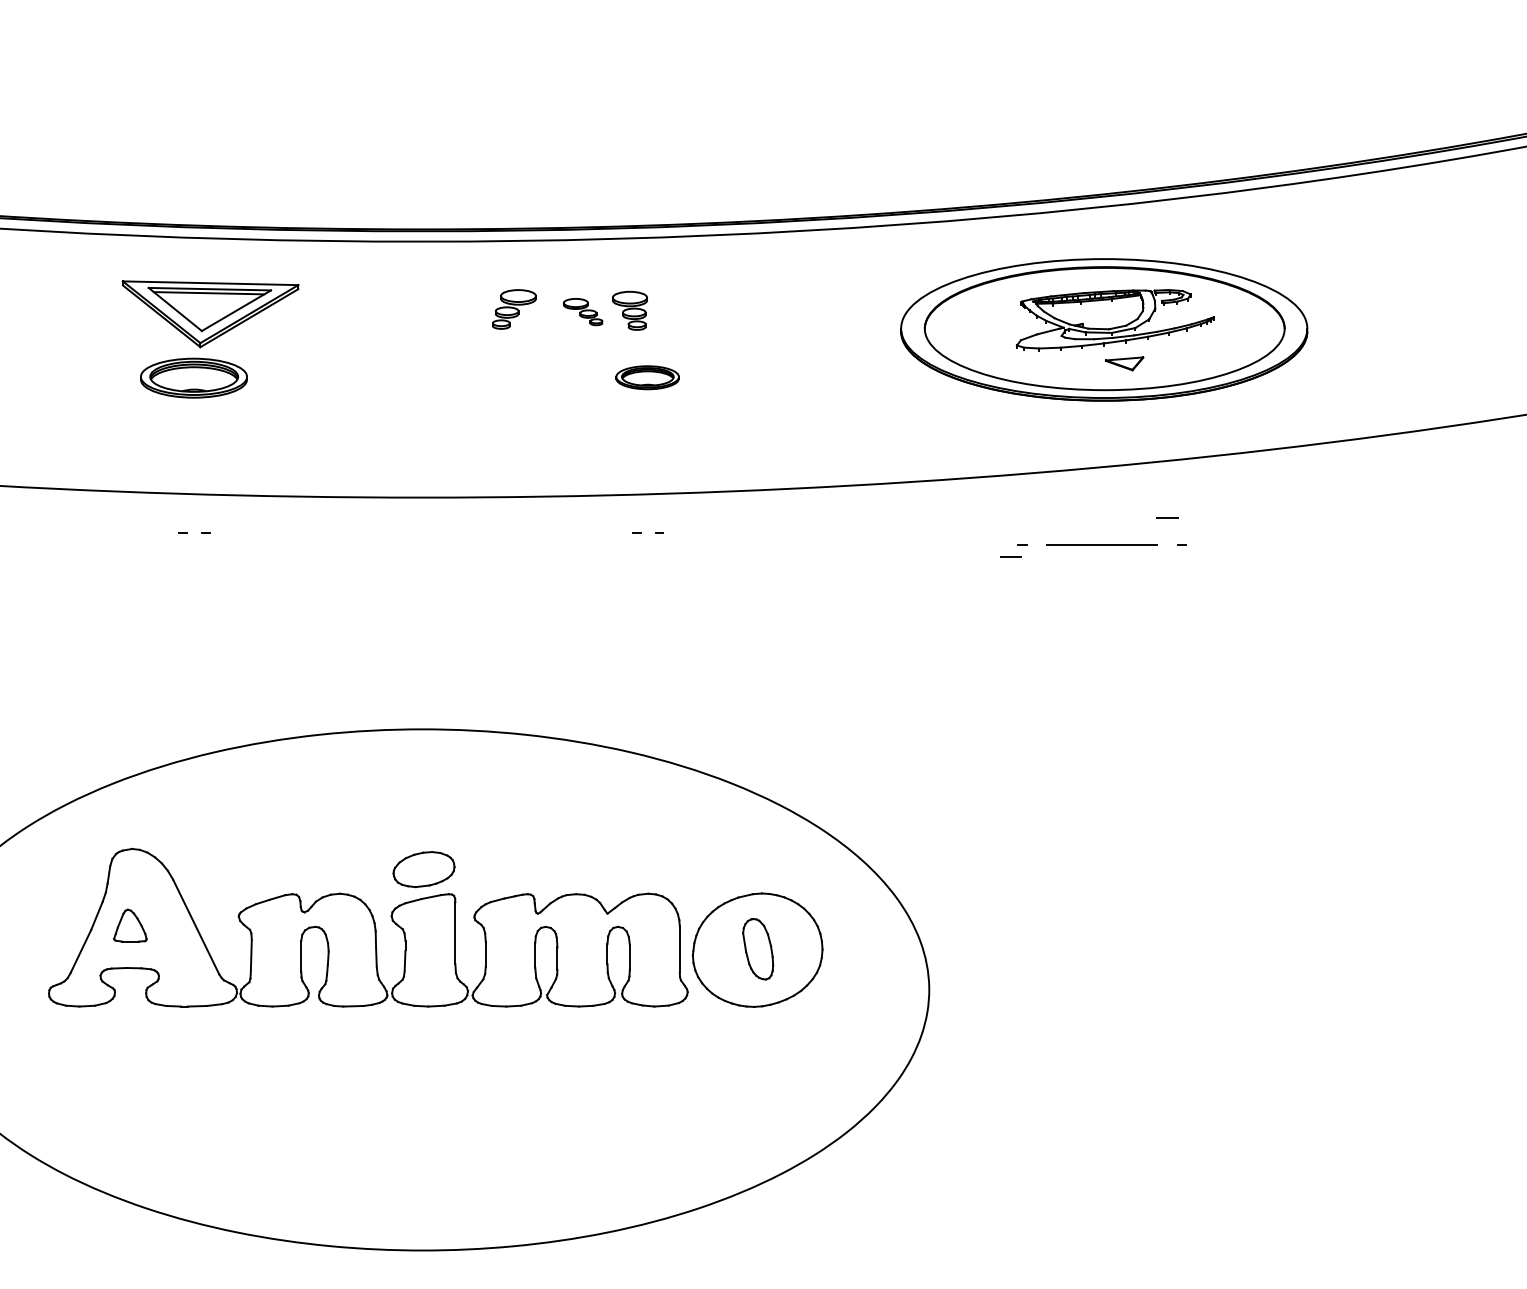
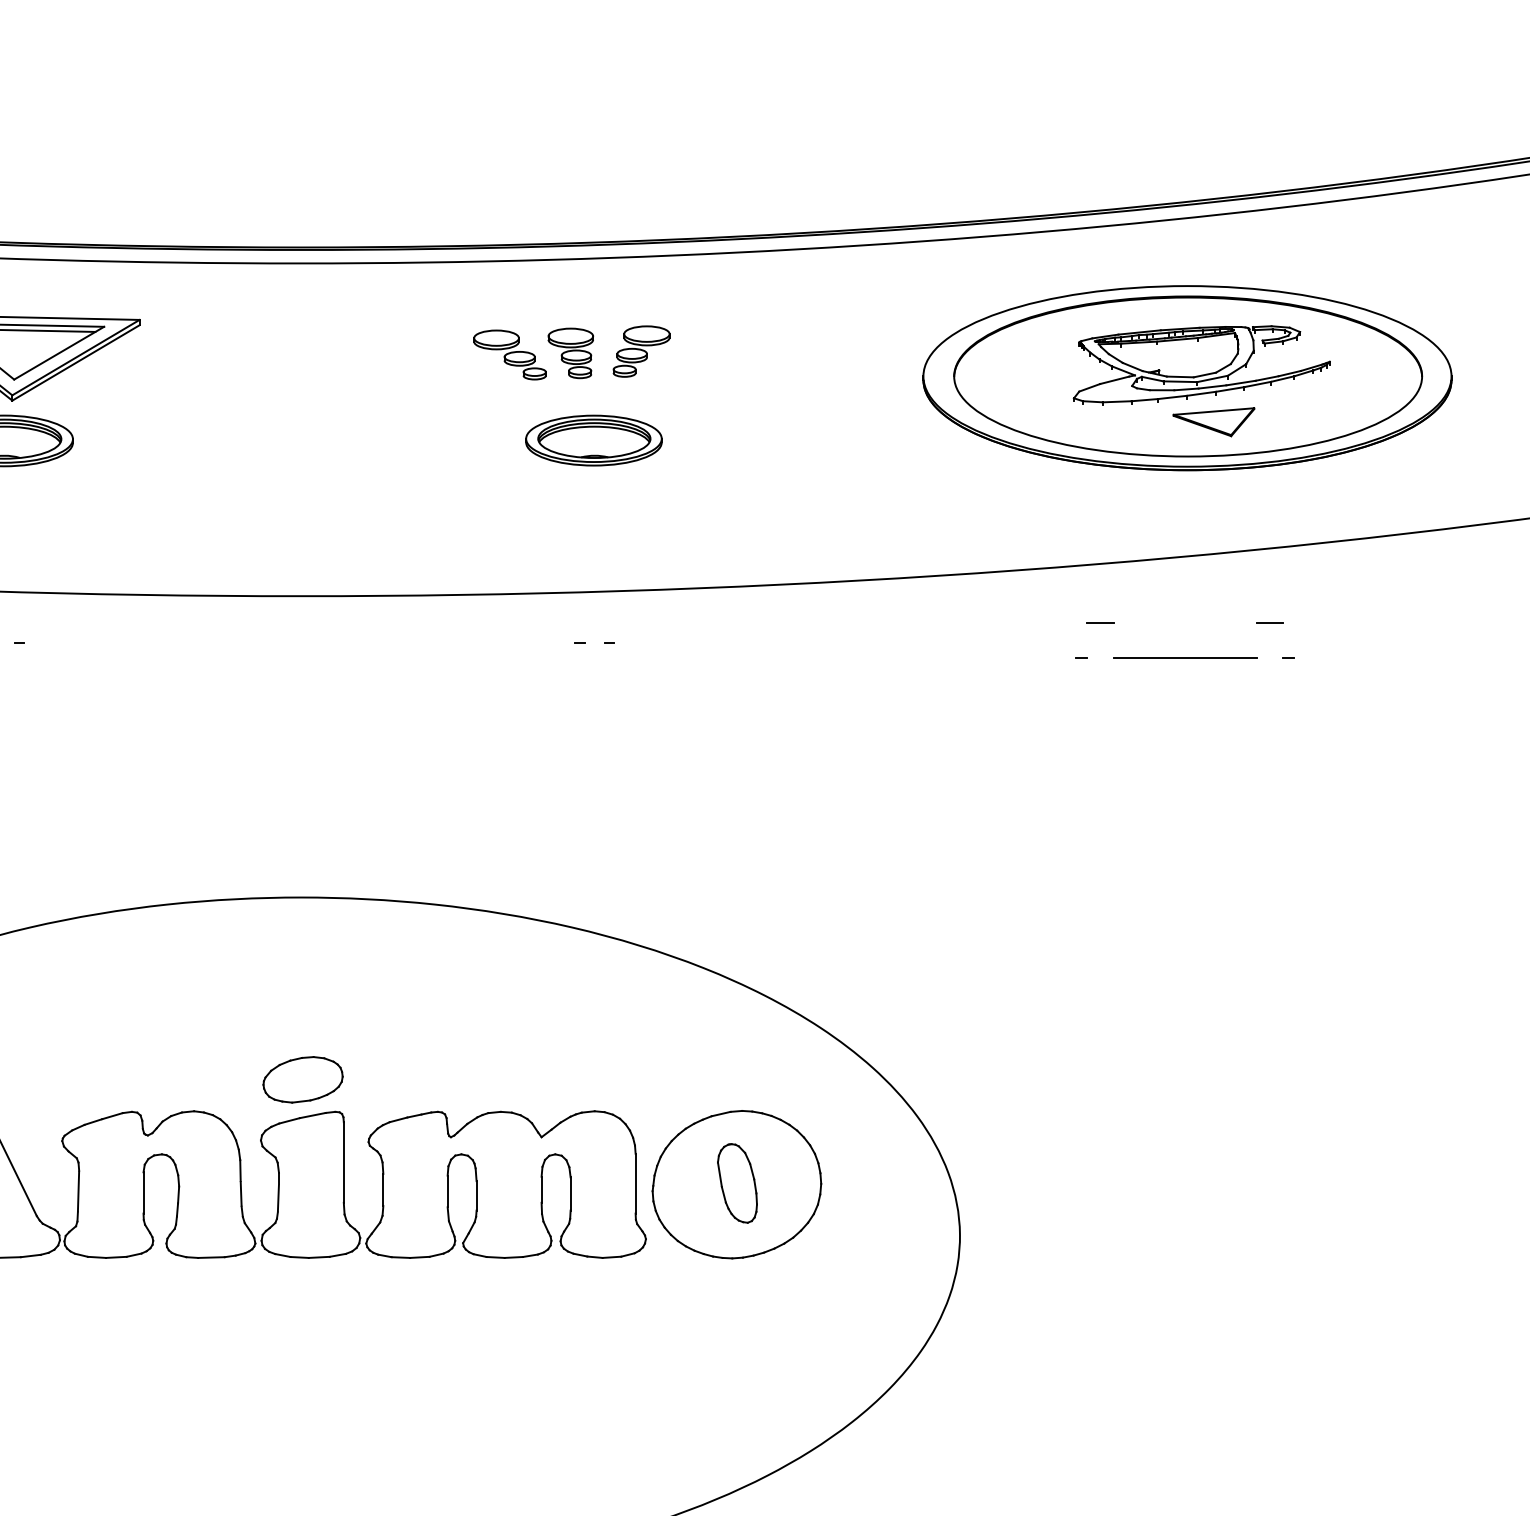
part: (514, 309) -> (641, 351), moved
part: (582, 311) -> (509, 354), size x1.43
part: (1124, 363) -> (1213, 421), size x1.67
part: (647, 377) -> (593, 440), size x1.67
line: (1010, 556) -> (1099, 622), moved

